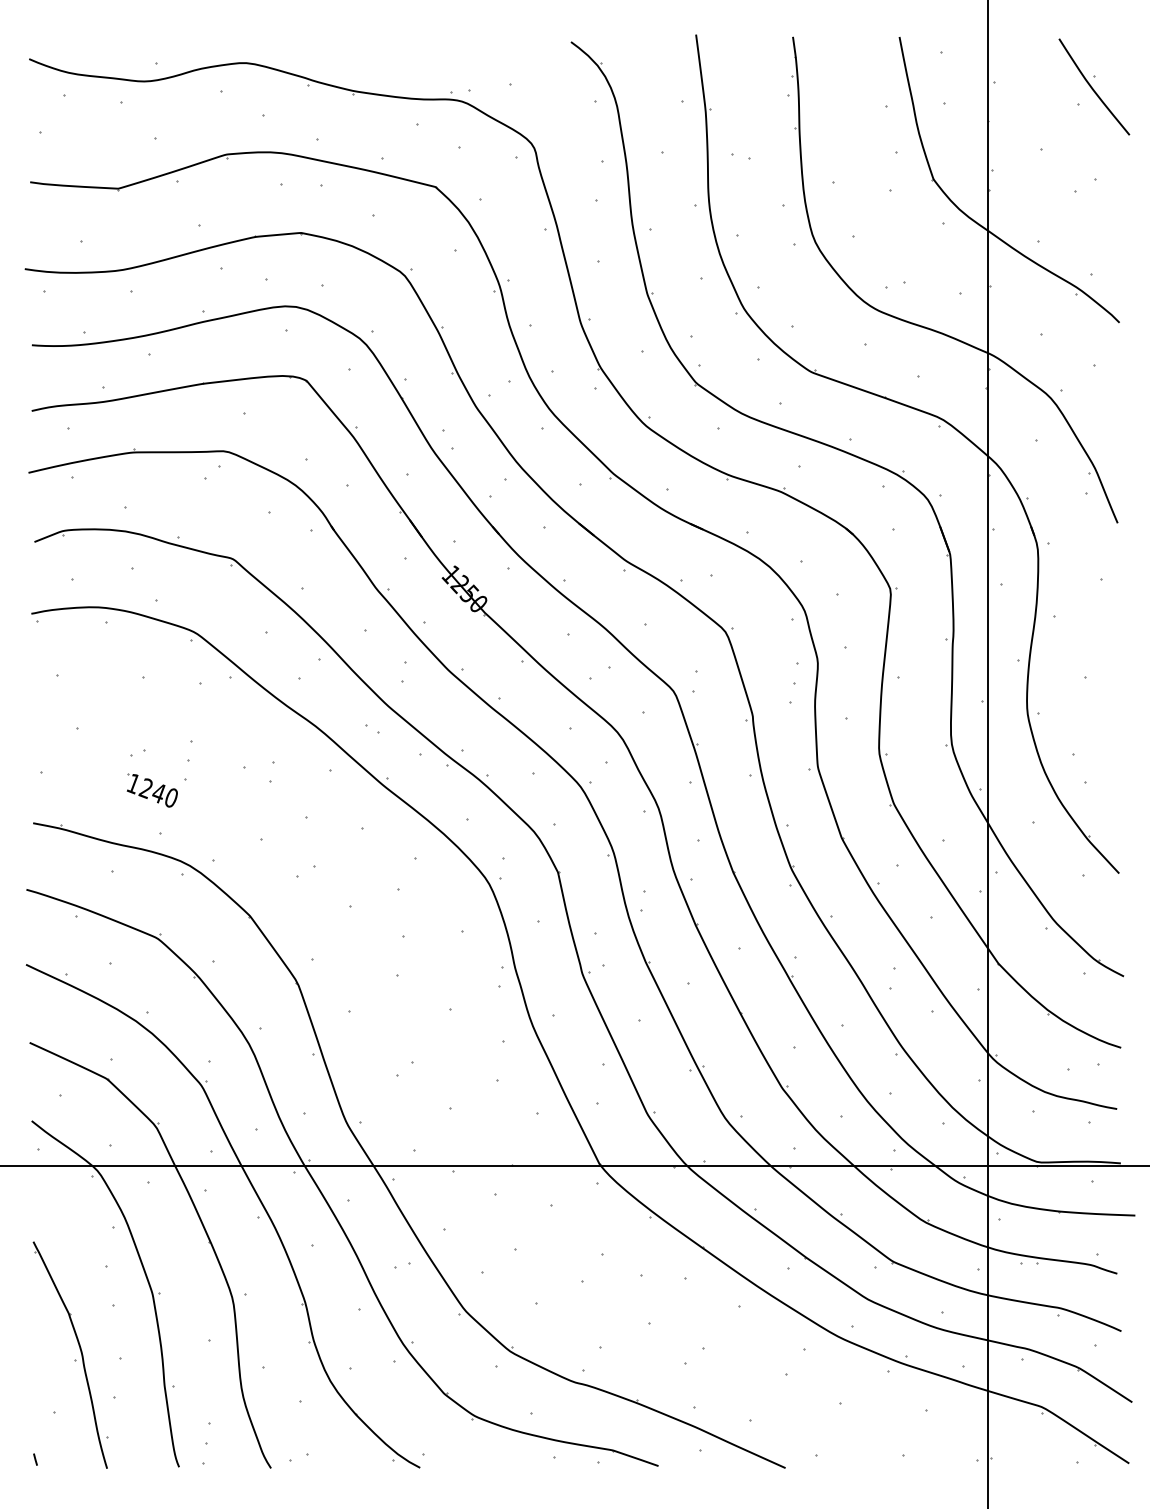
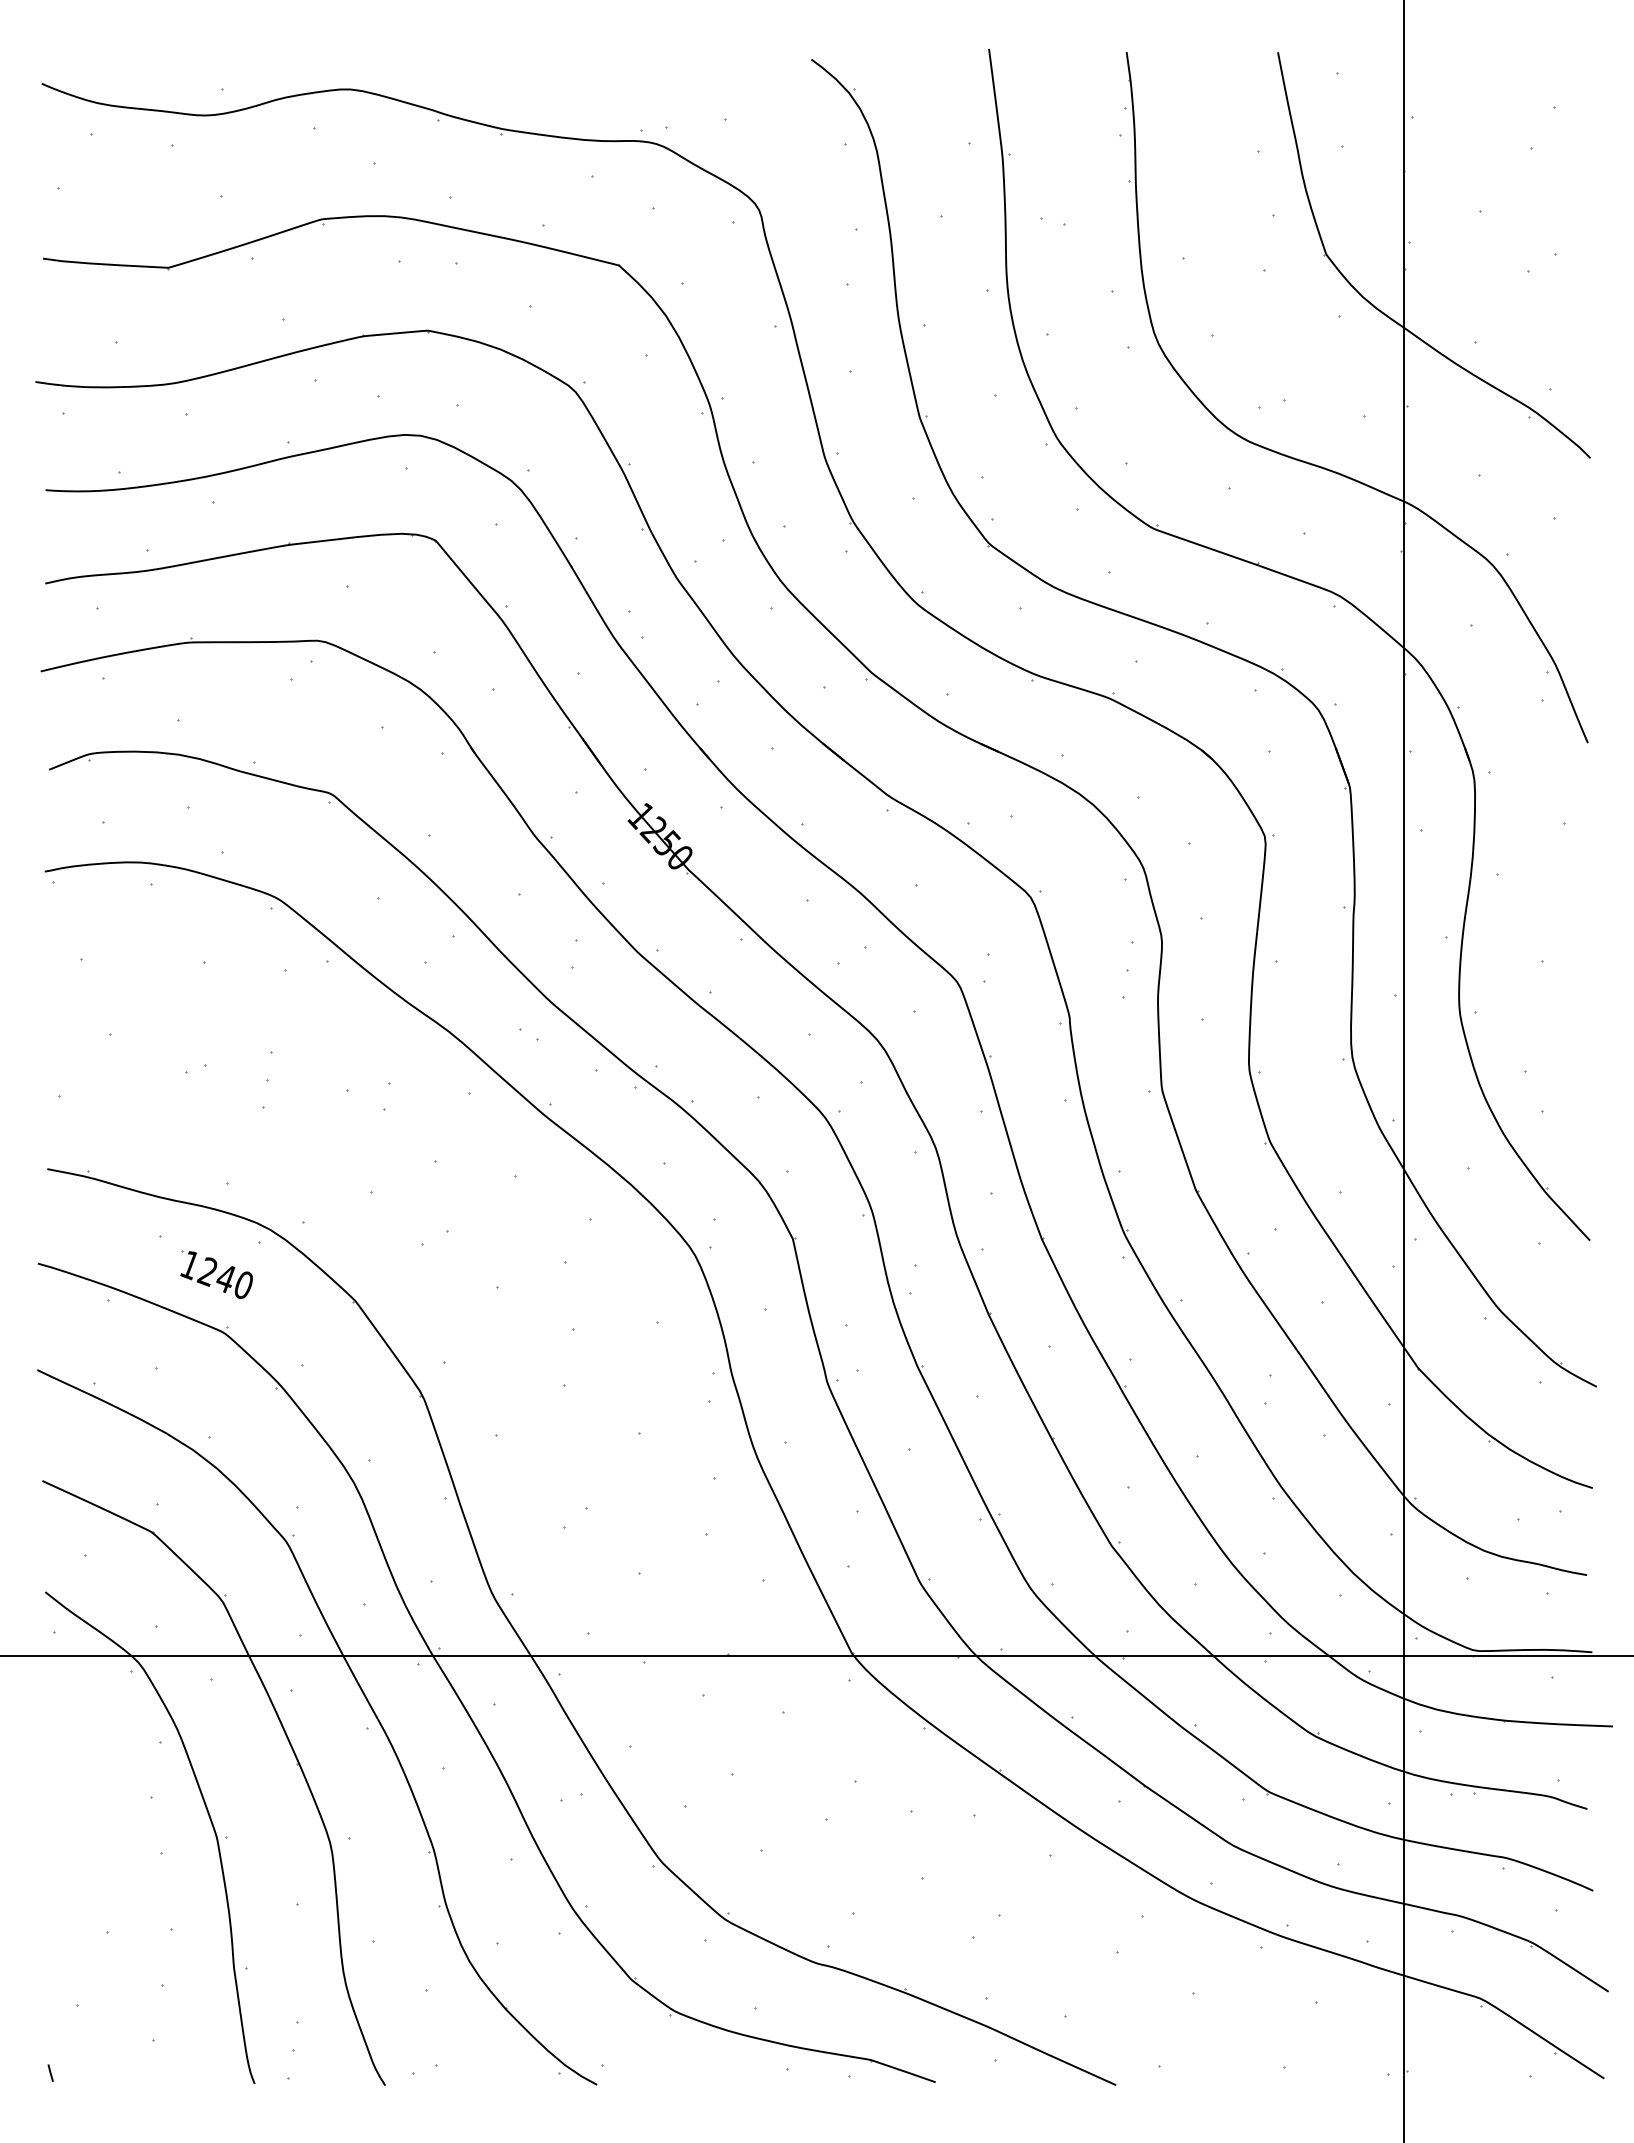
curve: (1092, 87) -> (1552, 124), removed
part: (152, 790) -> (216, 1274), moved
part: (81, 1353) -> (115, 1922), removed

